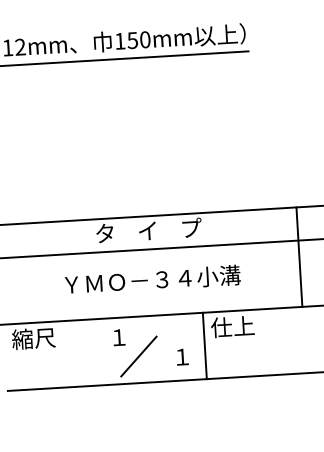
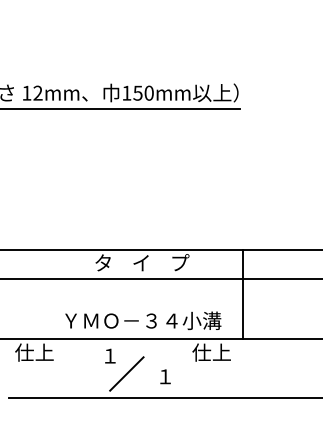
line: (299, 256) -> (242, 293), moved
text: (153, 279) -> (143, 320), moved
text: (33, 338) -> (34, 352), 縮尺 -> 仕上
line: (204, 345) -> (185, 367), removed

